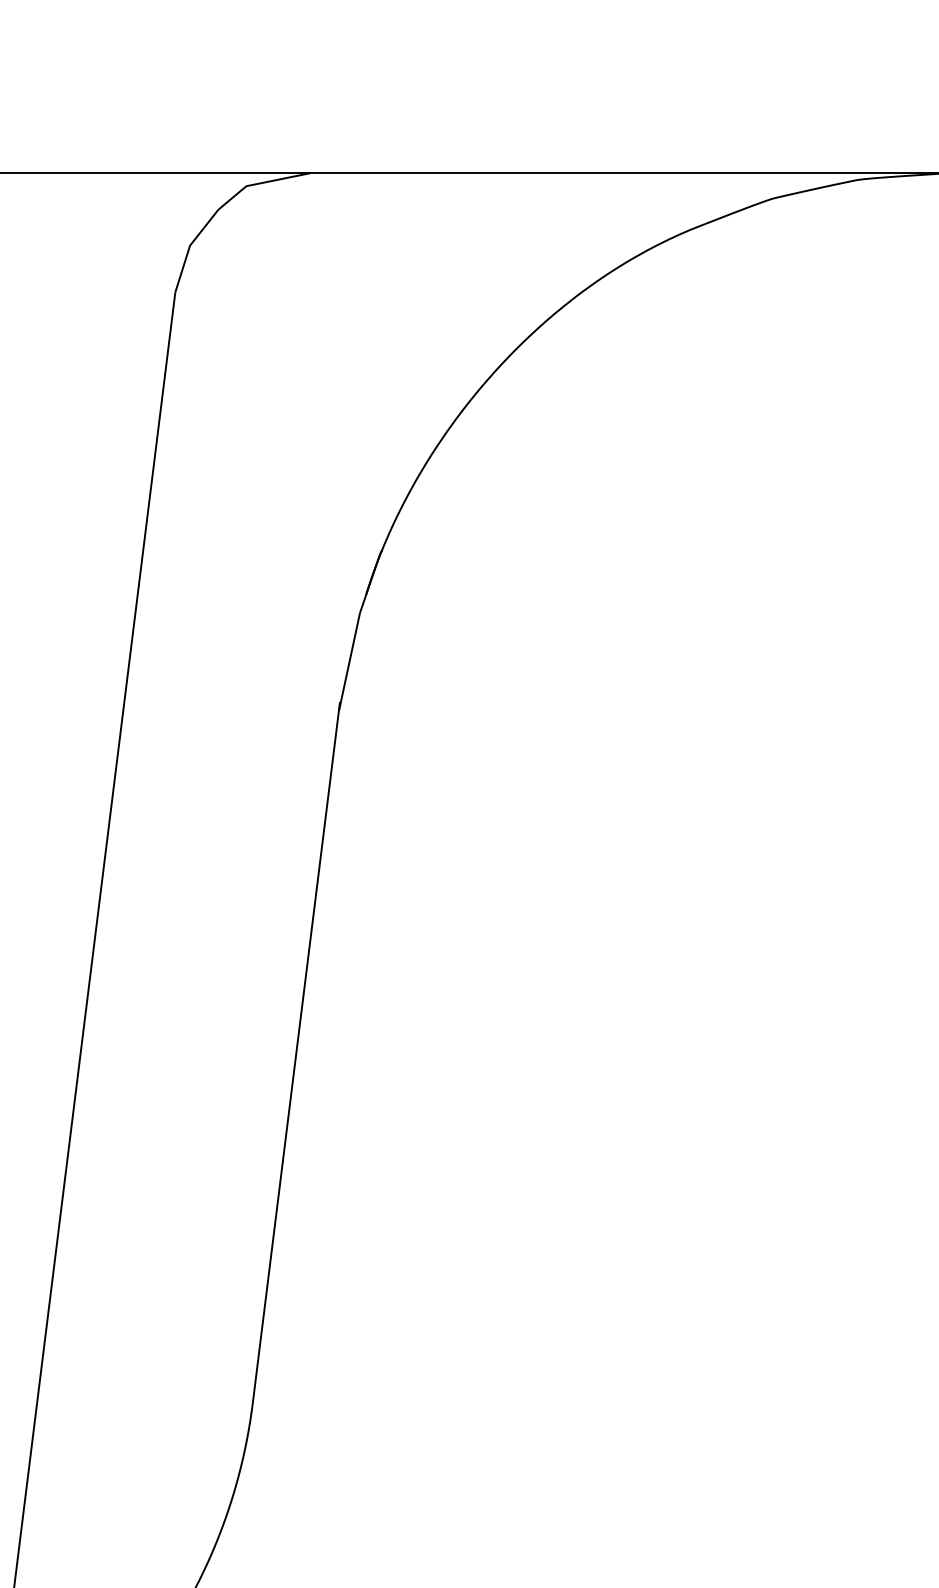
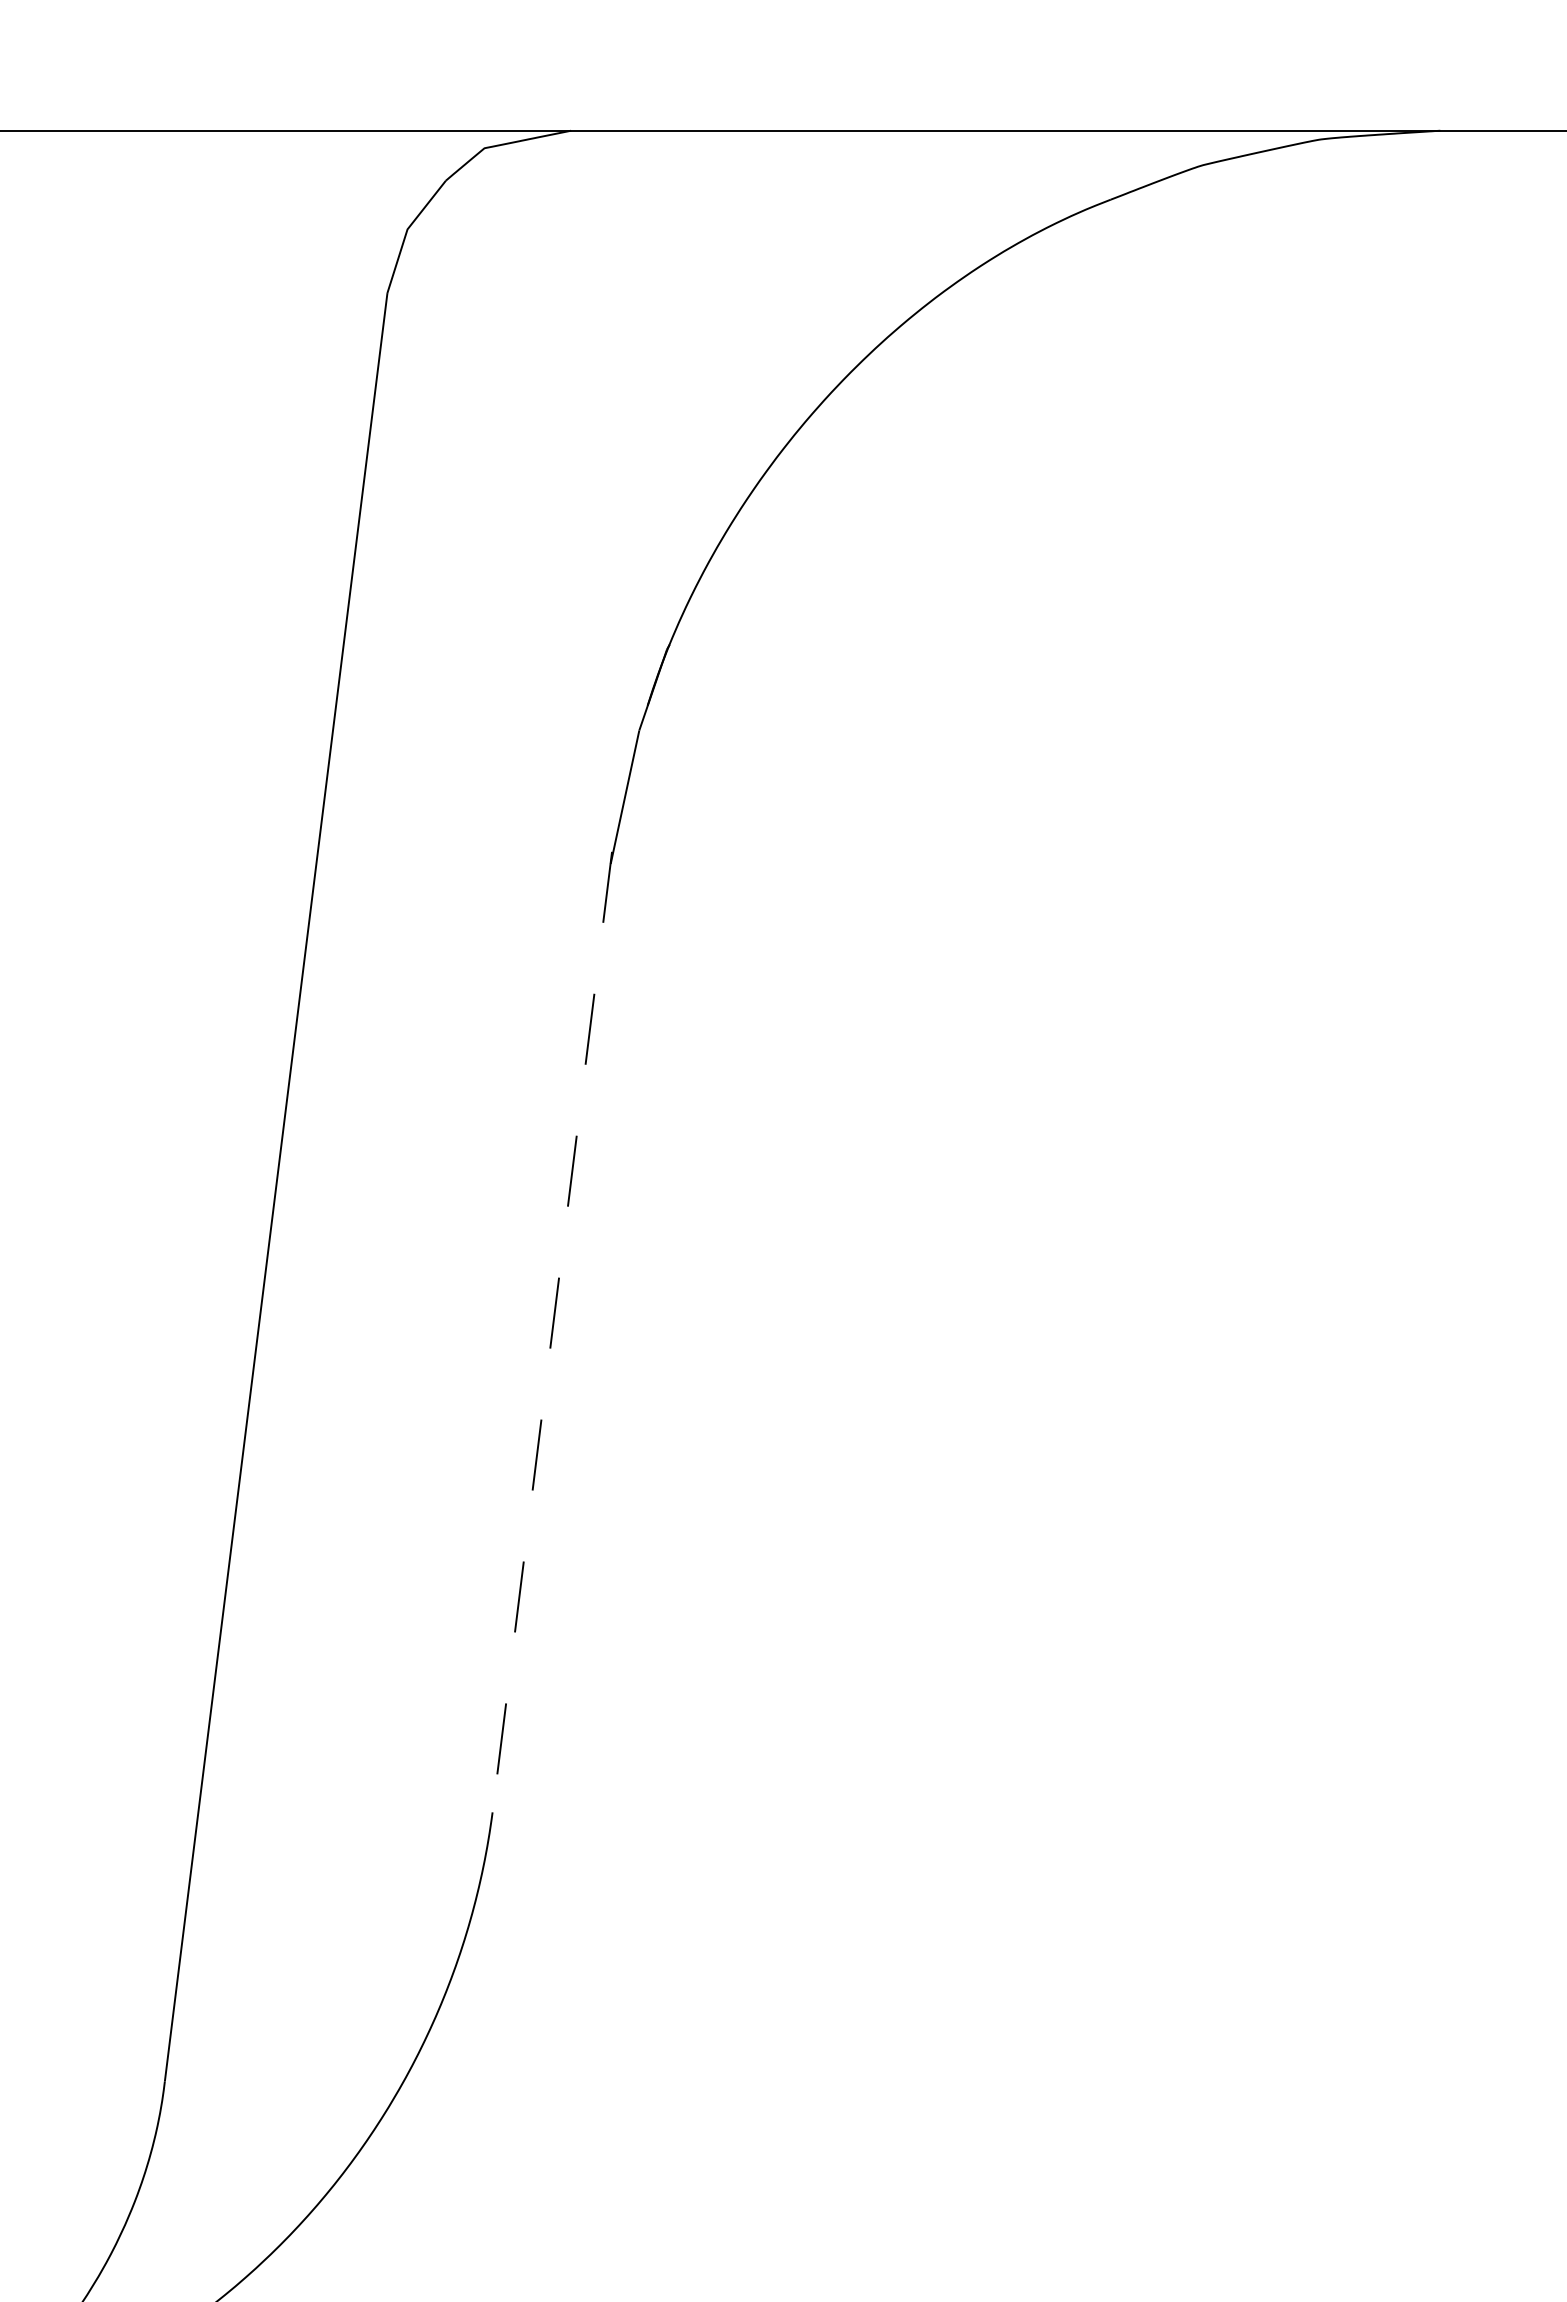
line: (296, 1054) -> (552, 1332), solid -> dashed

